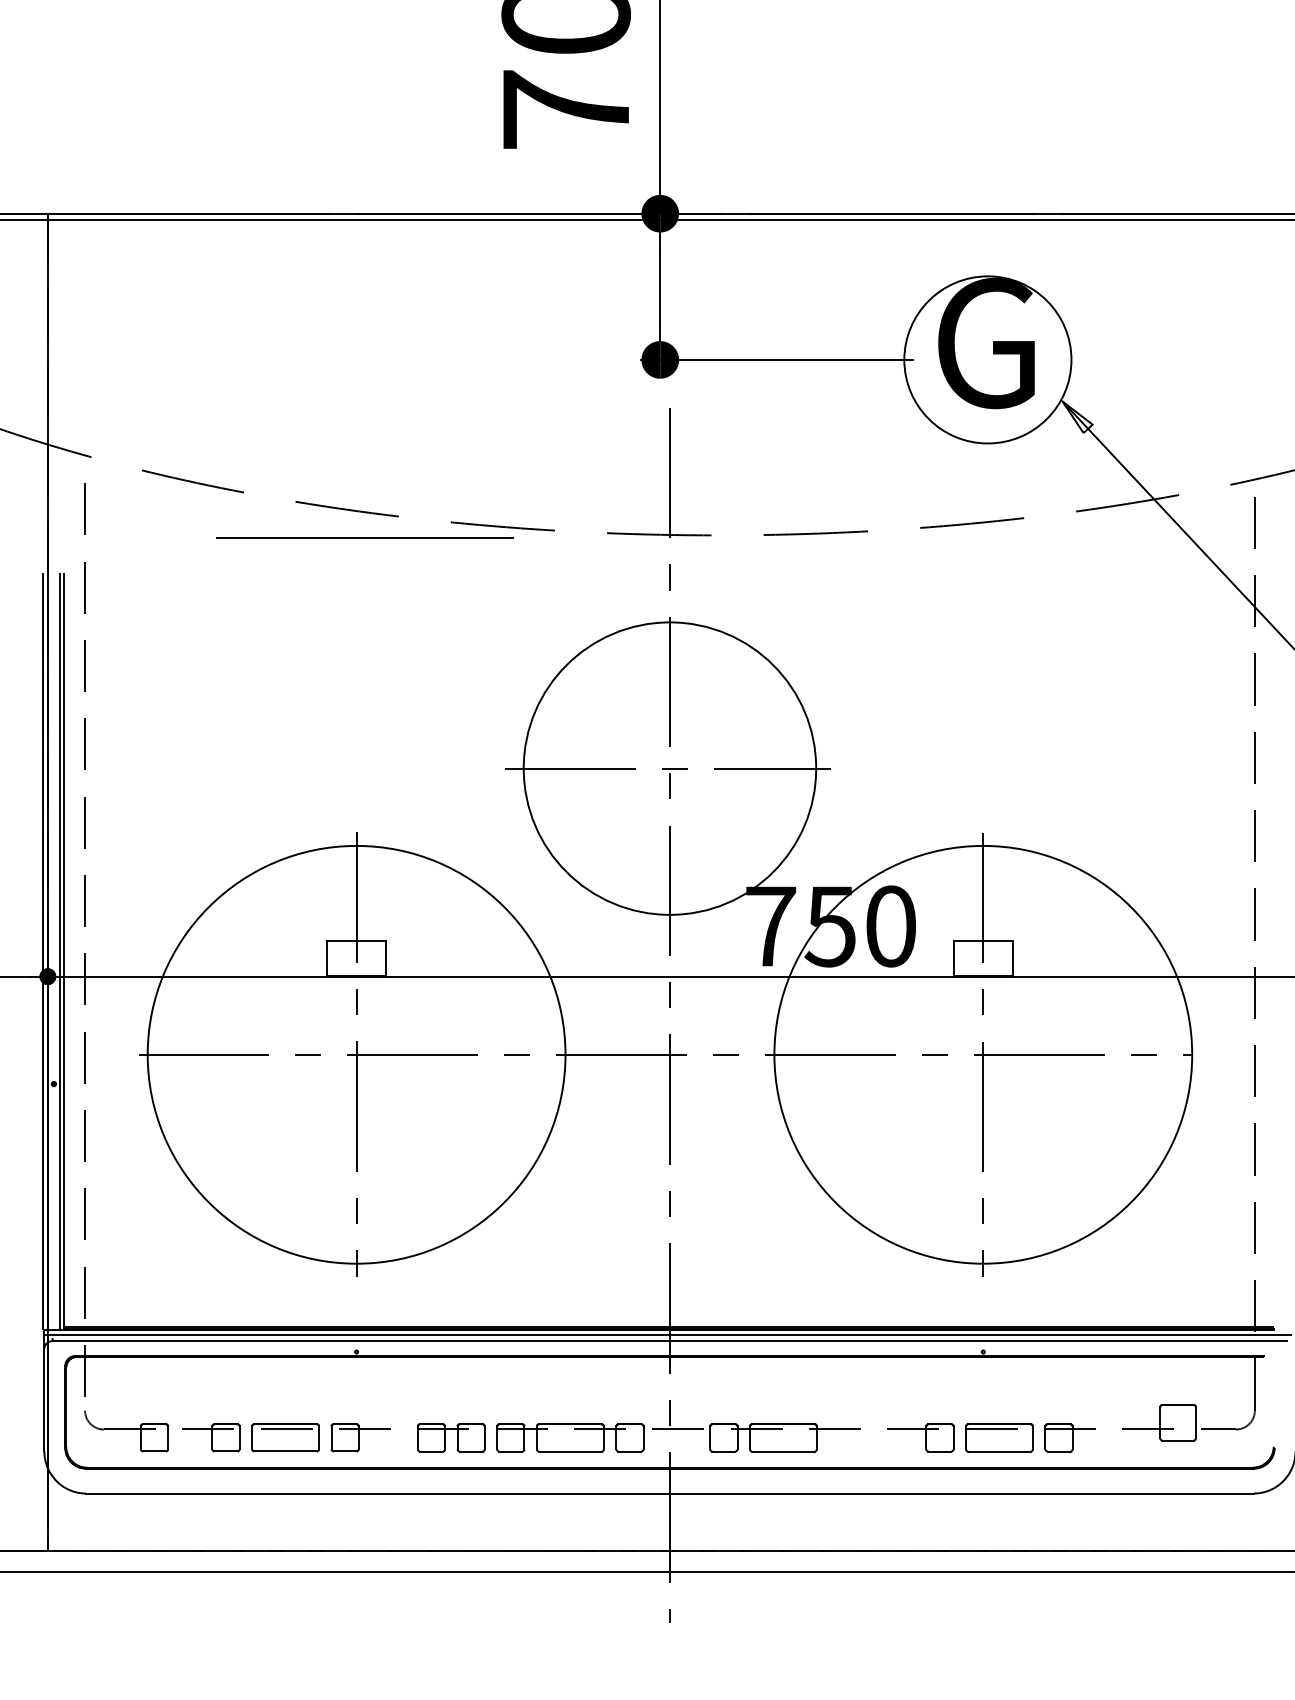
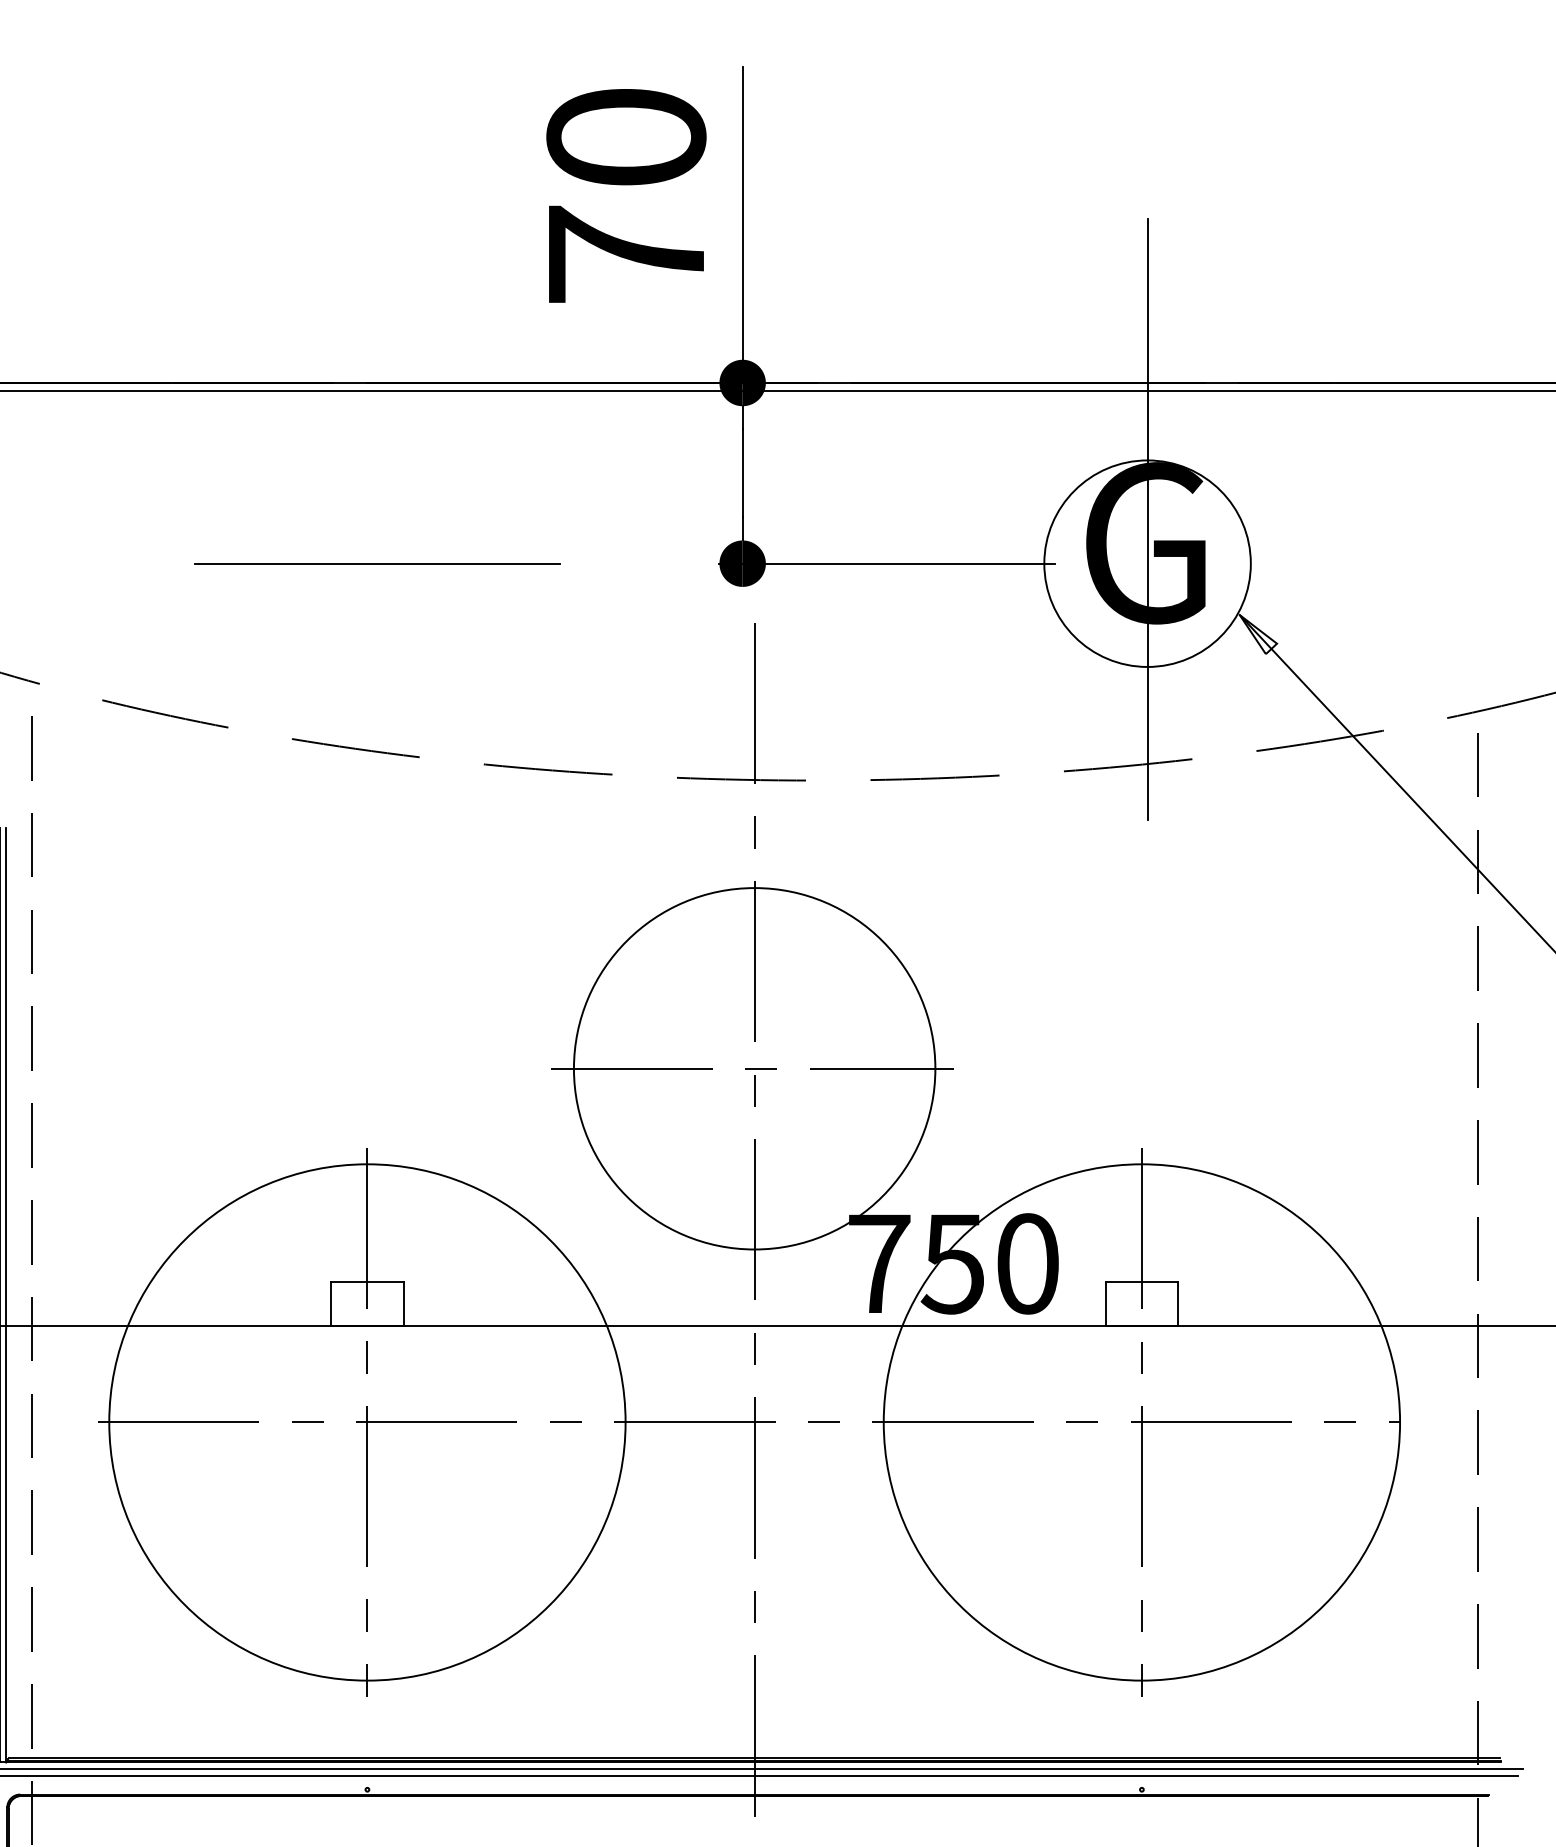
line: (987, 323) -> (1147, 518), added
line: (364, 537) -> (377, 563), moved

